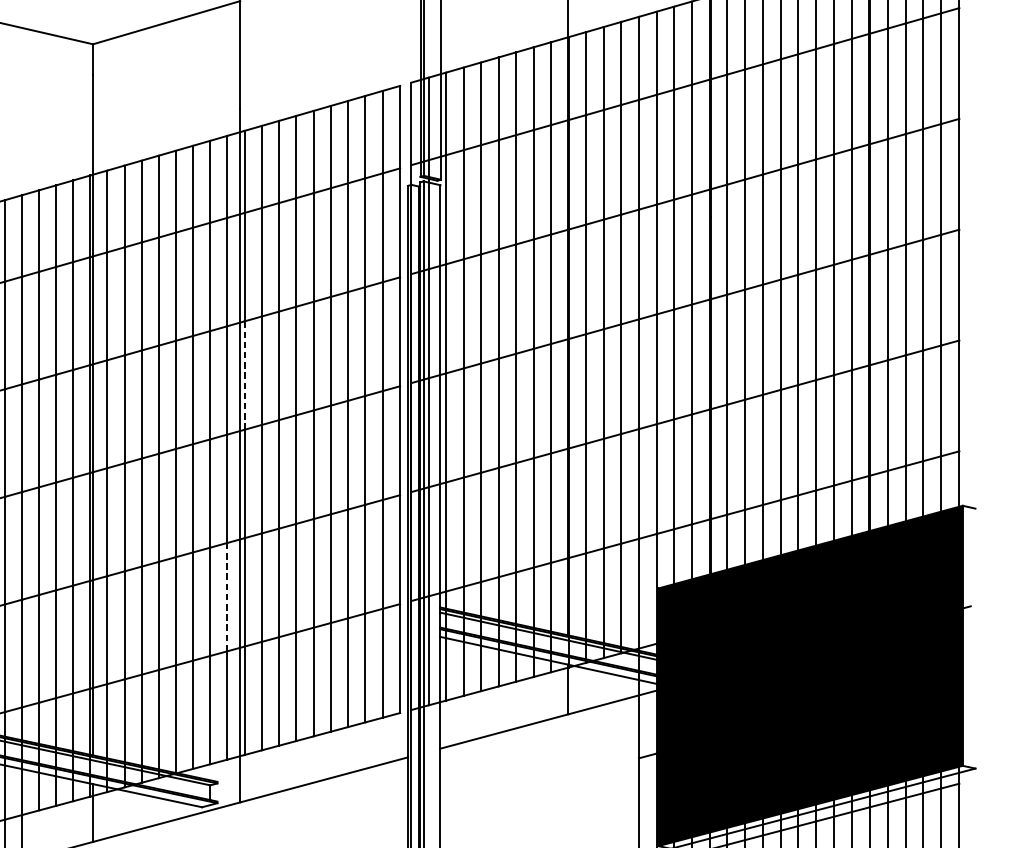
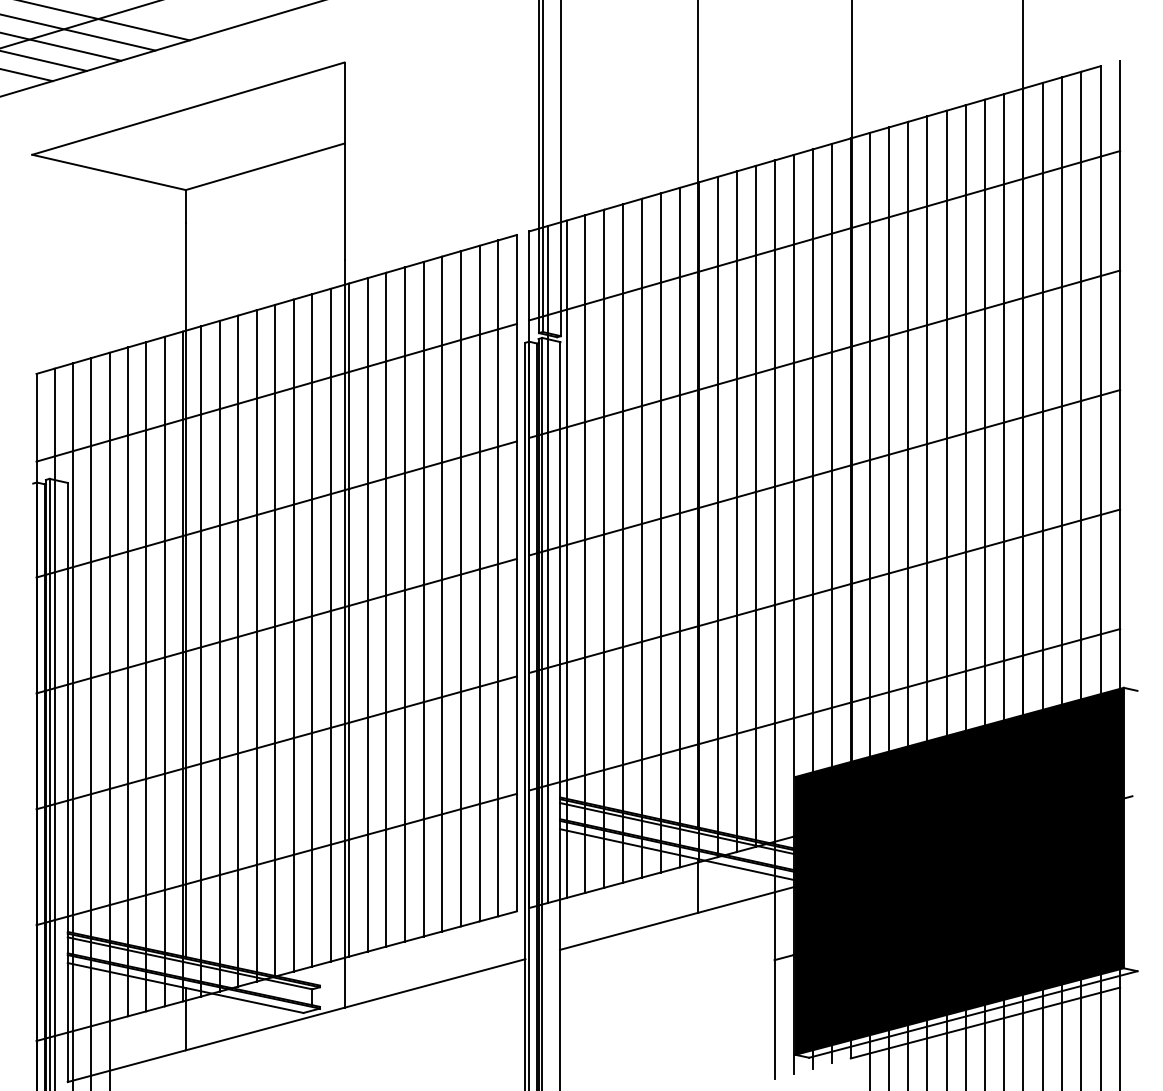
line: (244, 374) -> (349, 546), dashed -> solid
line: (227, 596) -> (330, 785), dashed -> solid

